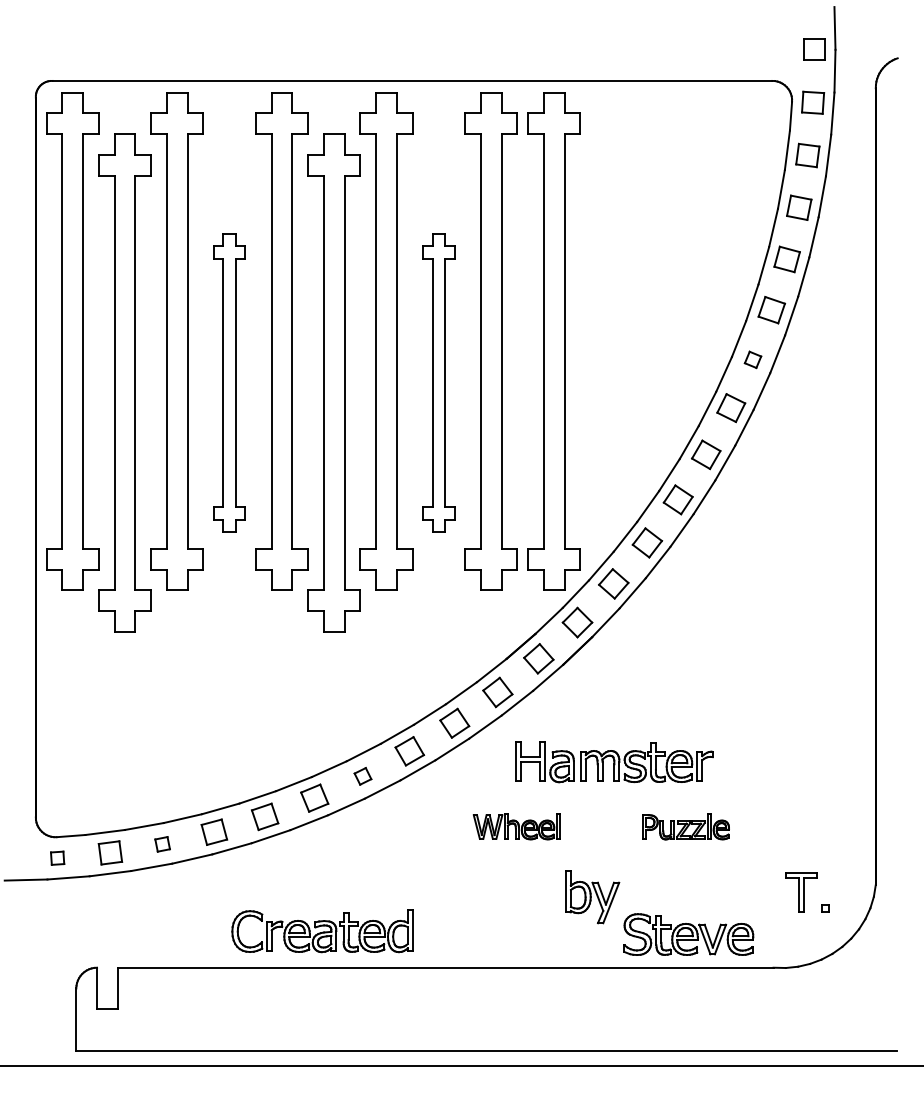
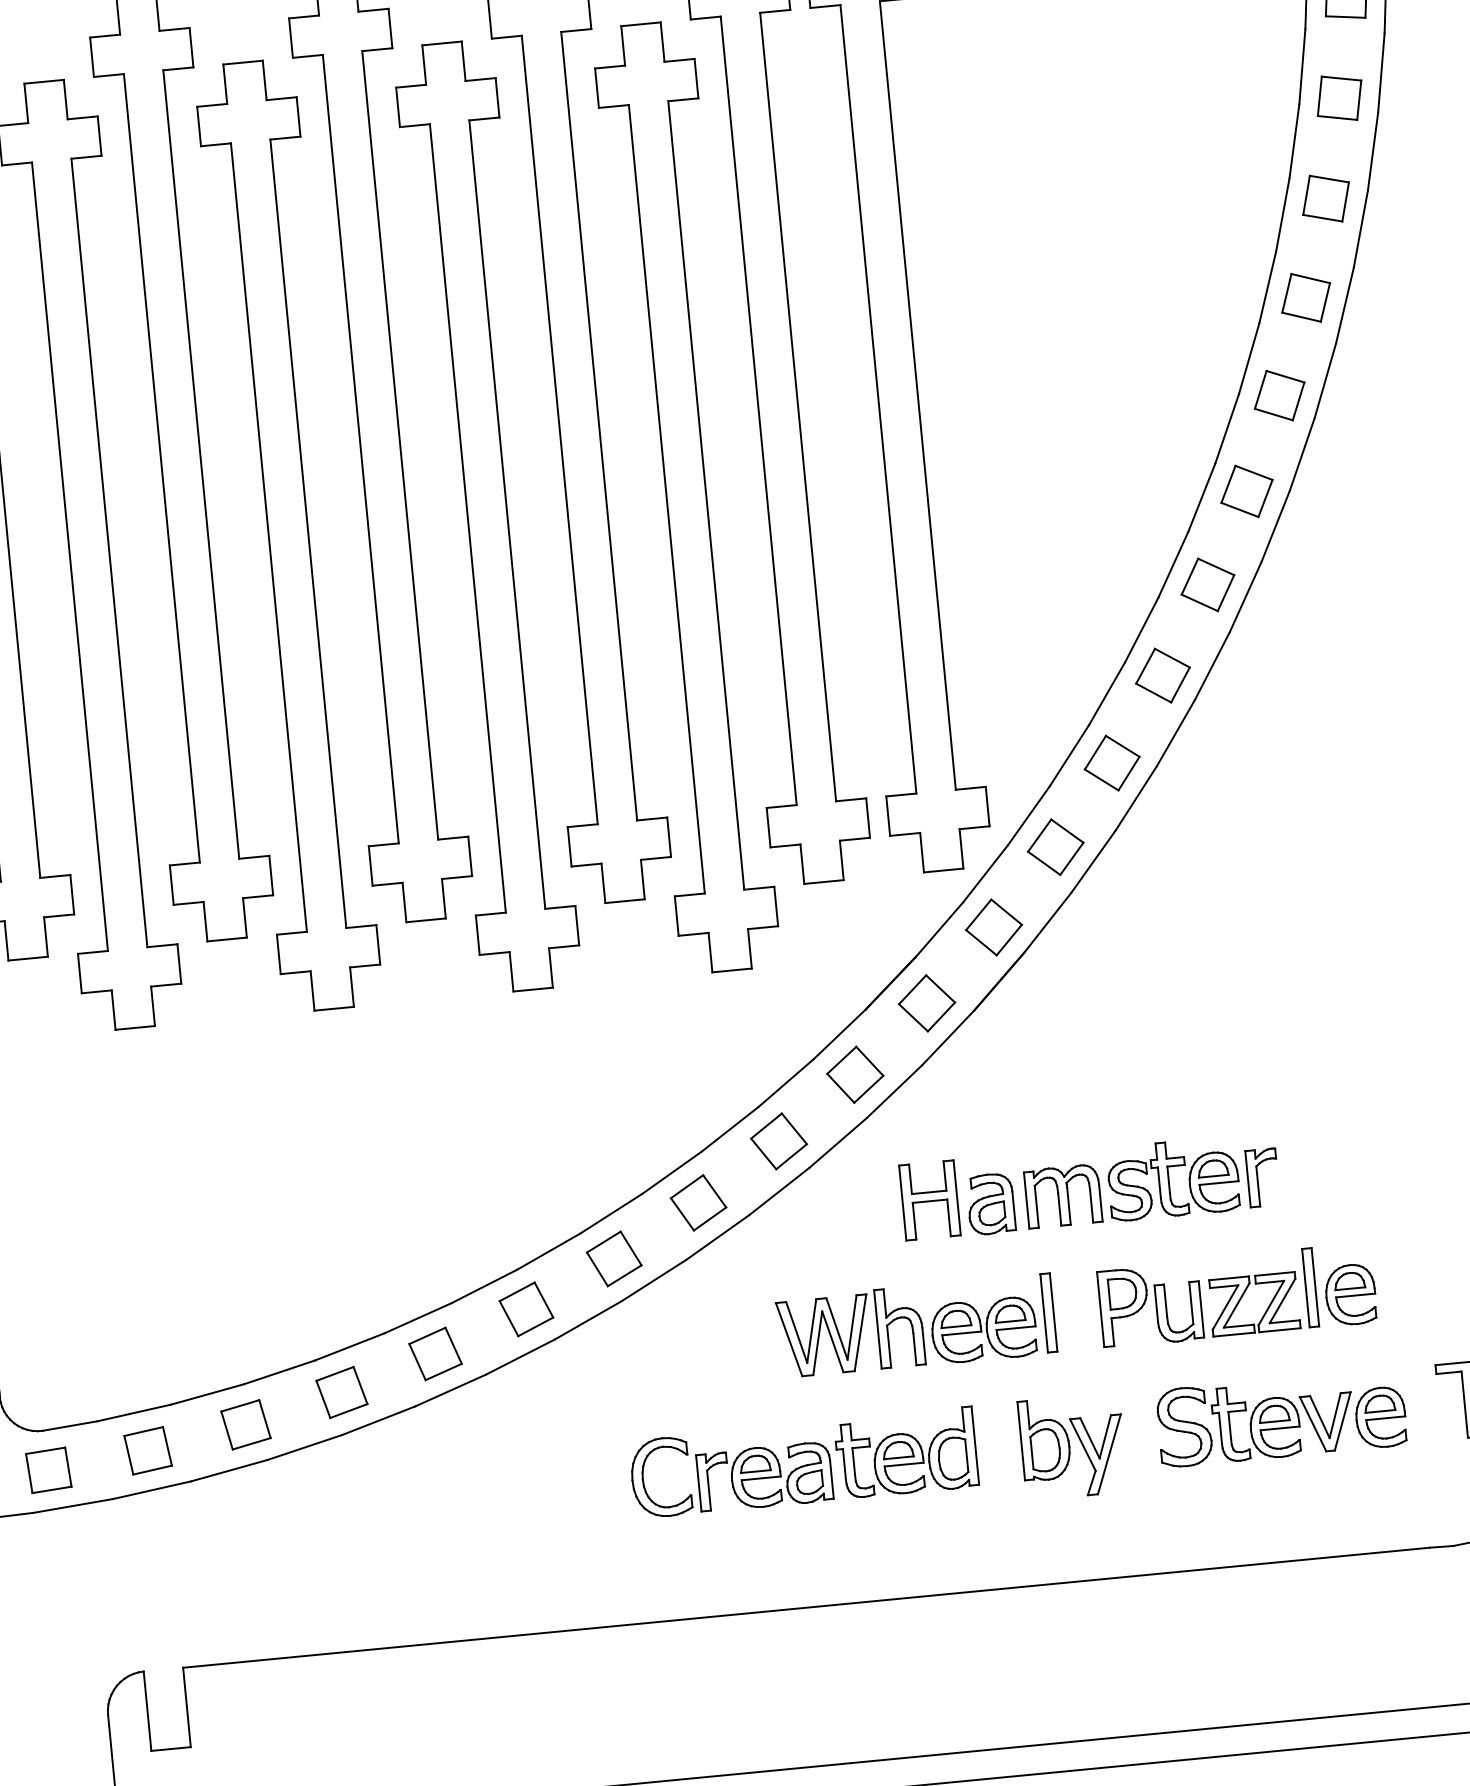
part: (752, 359) -> (1278, 395), size x1.67
part: (229, 382) -> (288, 534), size x1.67
part: (438, 382) -> (685, 496), size x1.67
part: (362, 776) -> (613, 1259), size x1.67
part: (516, 826) -> (915, 1326), size x1.67
part: (685, 826) -> (1236, 1295), size x1.67
part: (162, 844) -> (245, 1425), size x1.67
part: (57, 858) -> (48, 1471), size x1.67
part: (322, 931) -> (803, 1463), moved
part: (688, 934) -> (1280, 1417), moved

